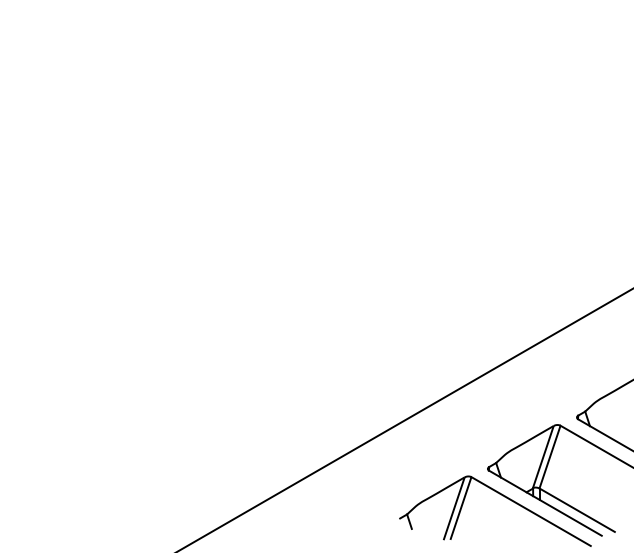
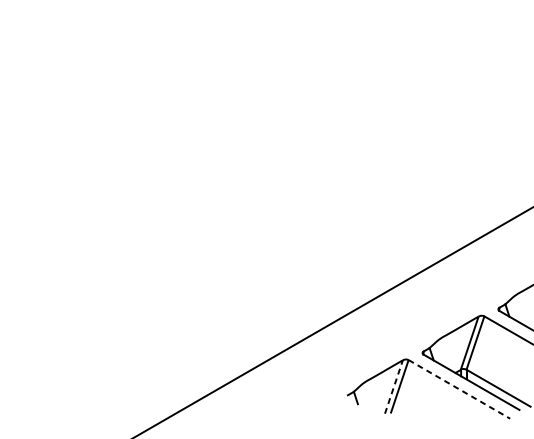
line: (454, 507) -> (394, 385), solid -> dashed
line: (531, 511) -> (459, 389), solid -> dashed

